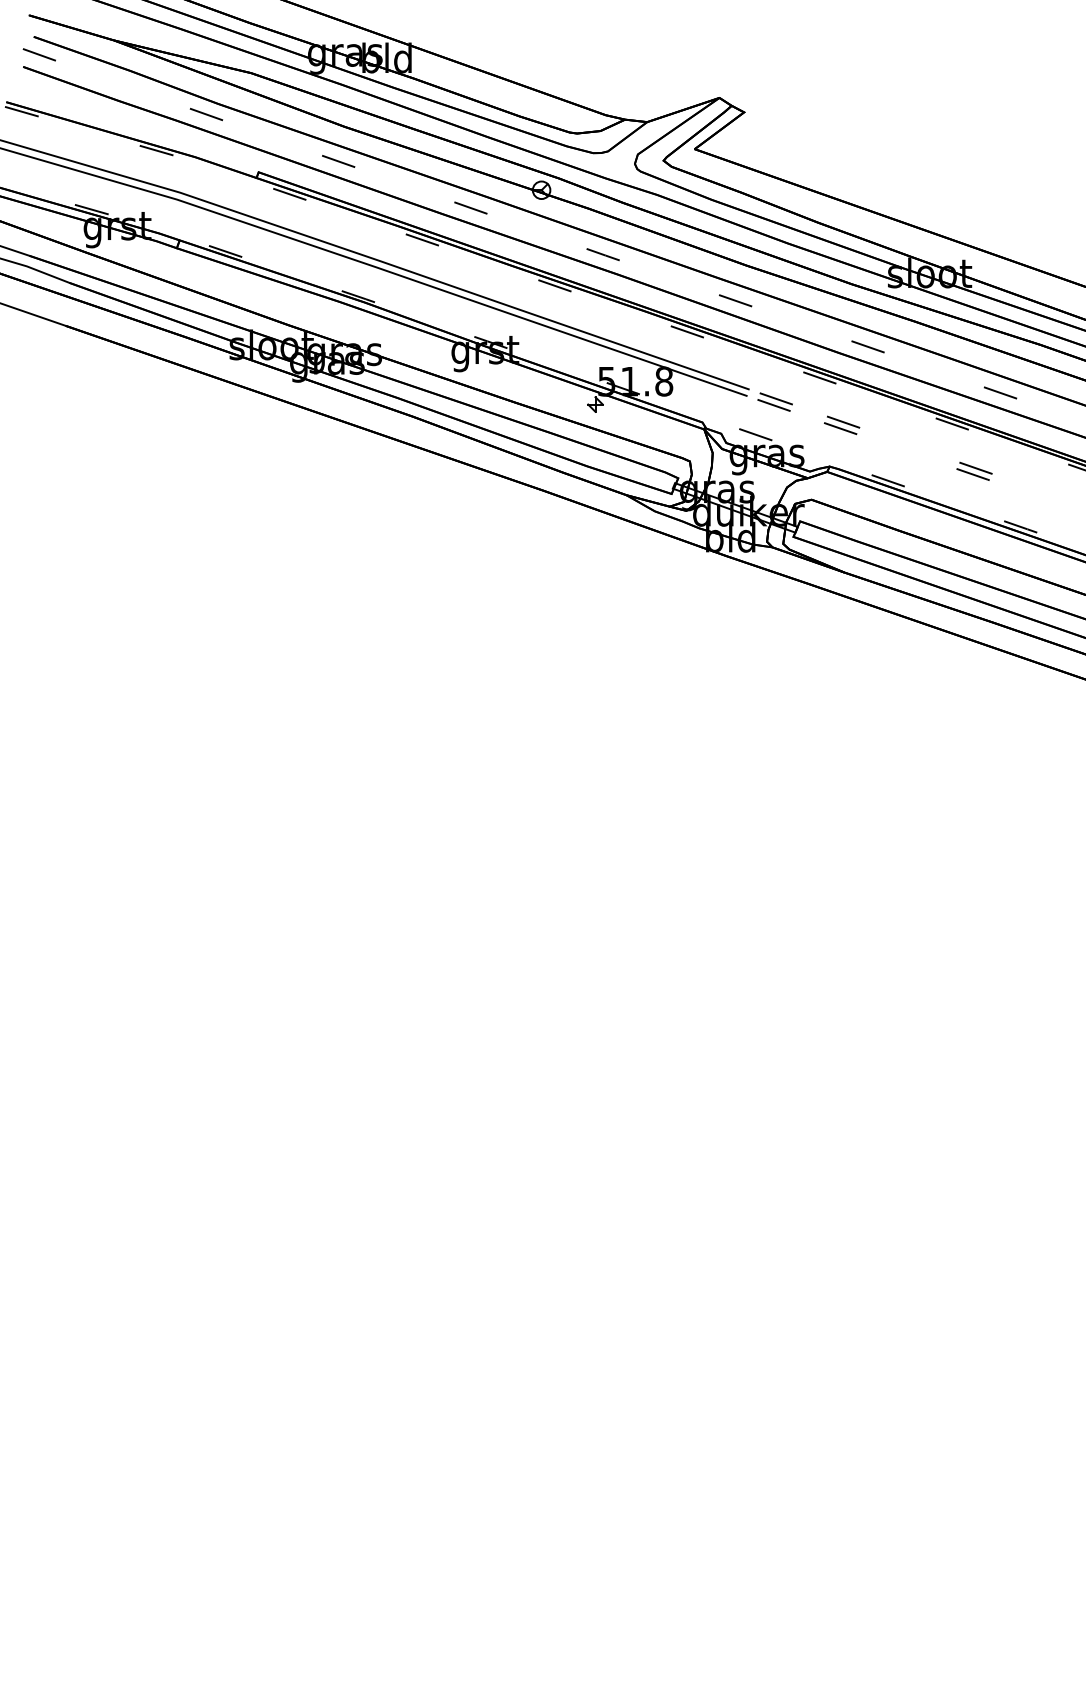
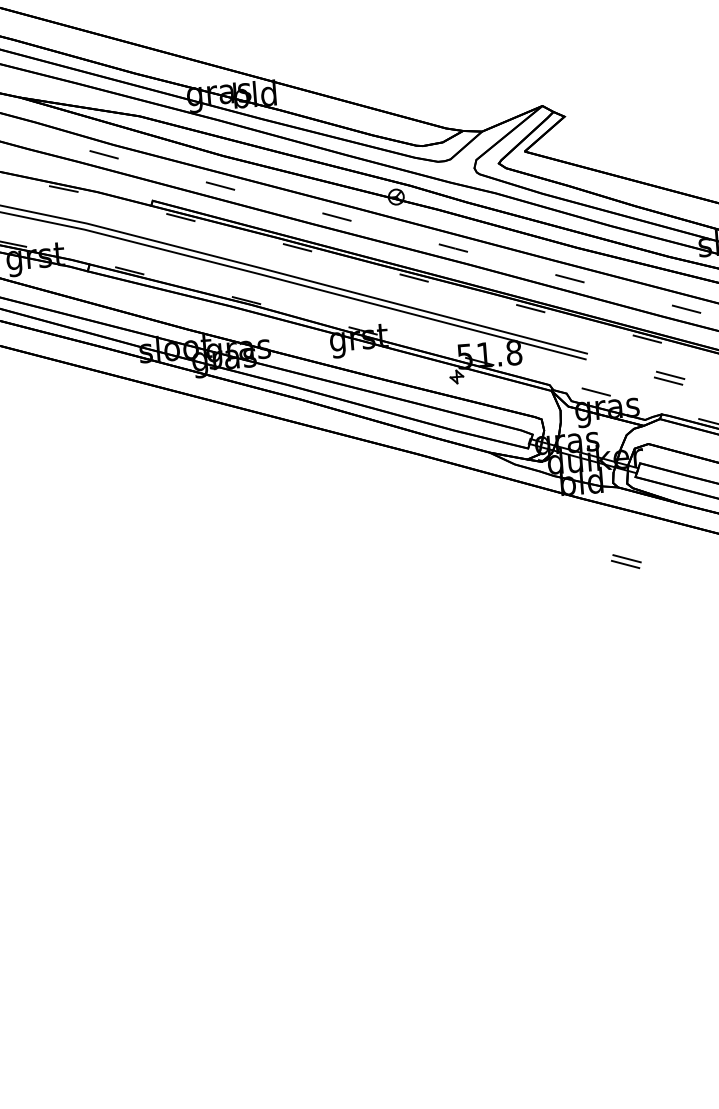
part: (774, 401) -> (625, 561), moved

